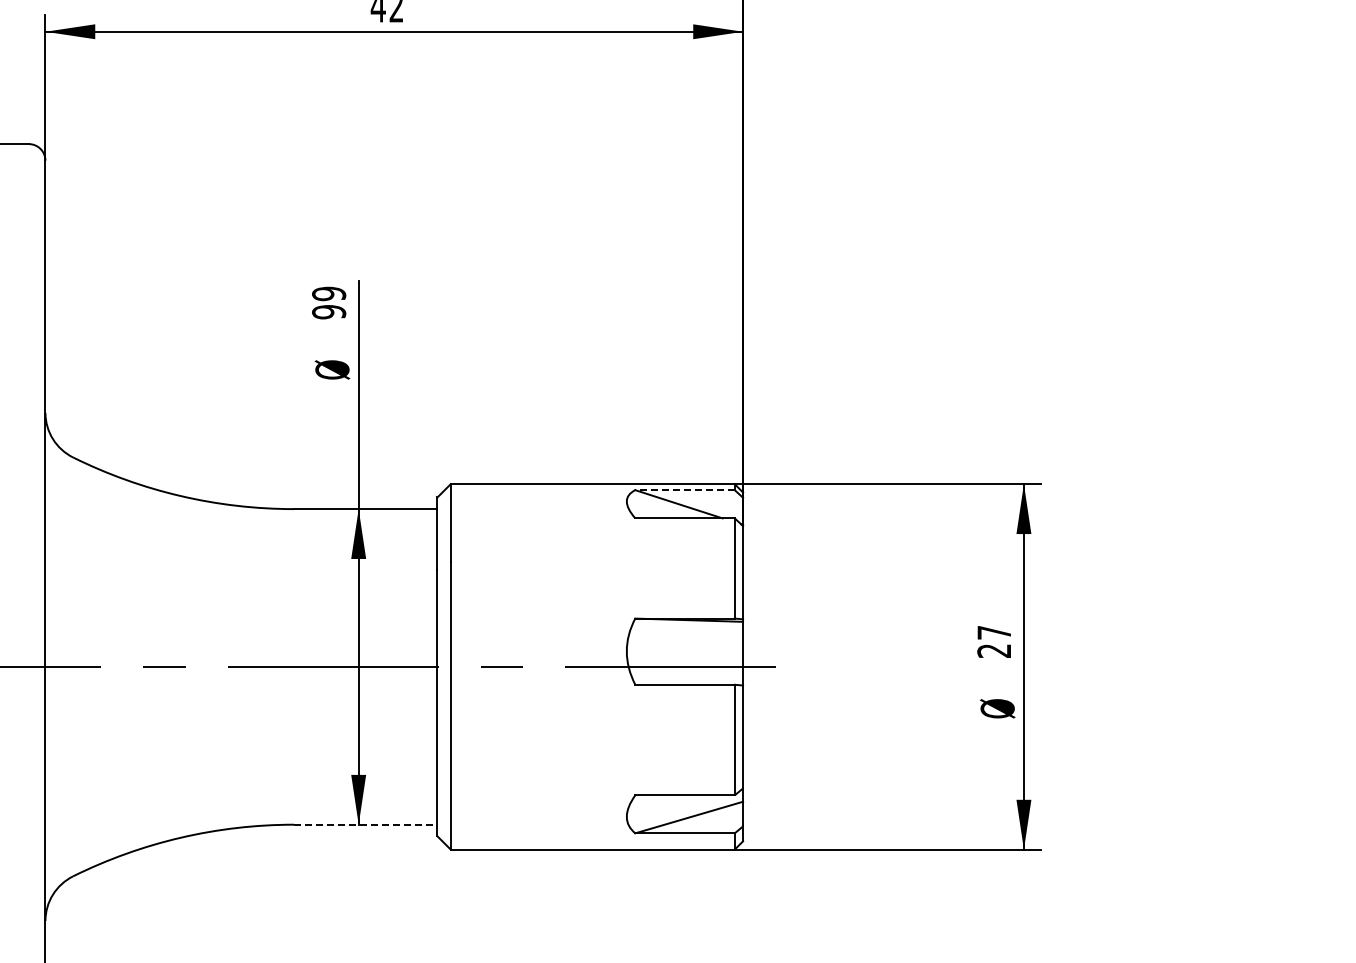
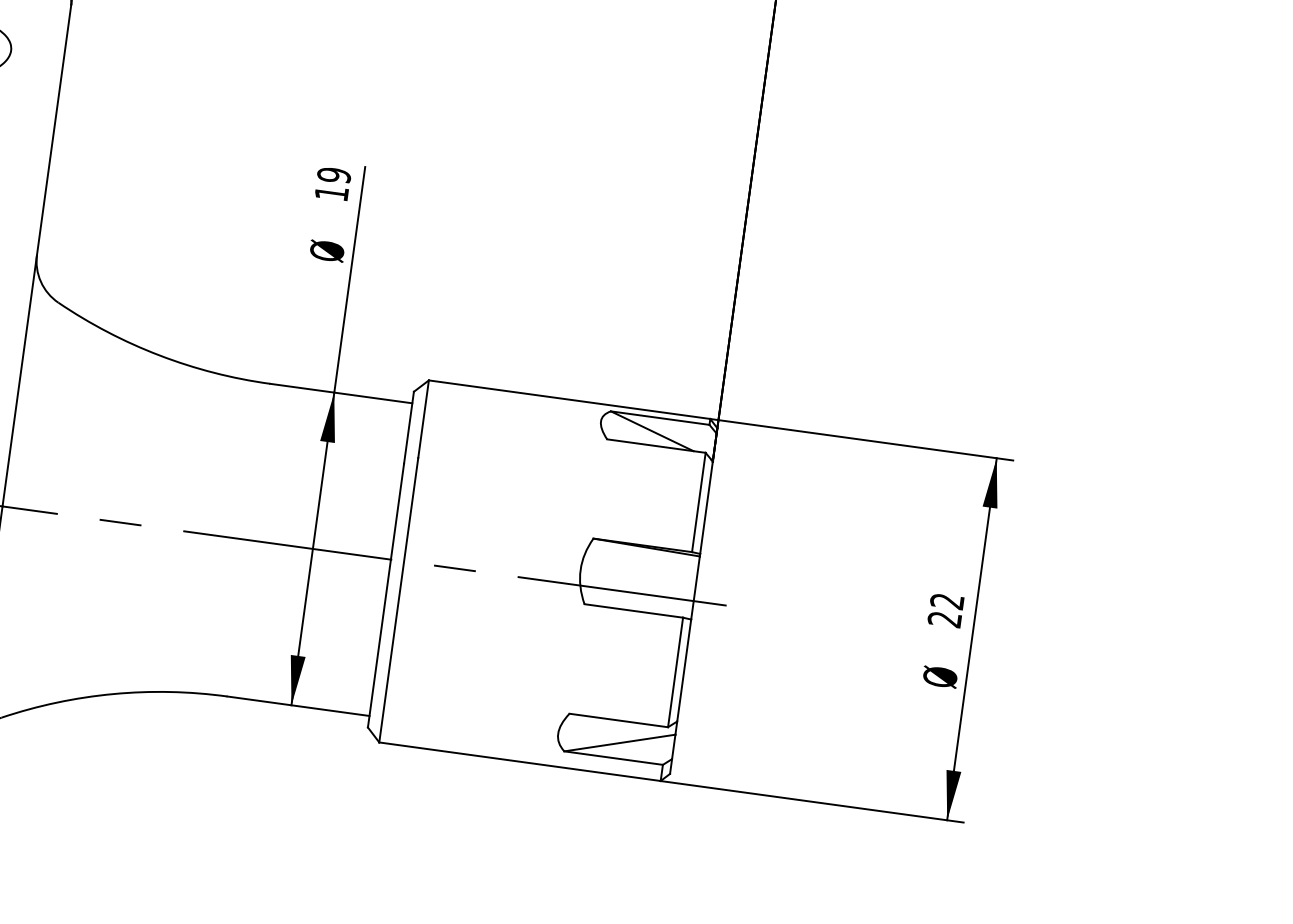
text: (329, 312) -> (332, 193), 99 -> 19
line: (685, 490) -> (660, 418), dashed -> solid
text: (993, 632) -> (946, 601), 27 -> 22
line: (365, 824) -> (298, 706), dashed -> solid

